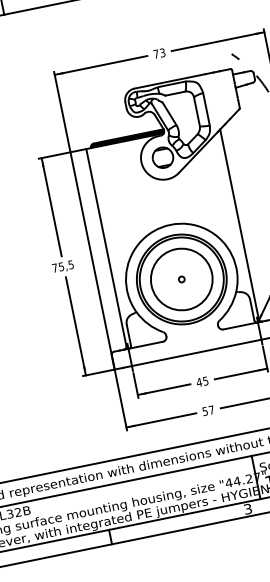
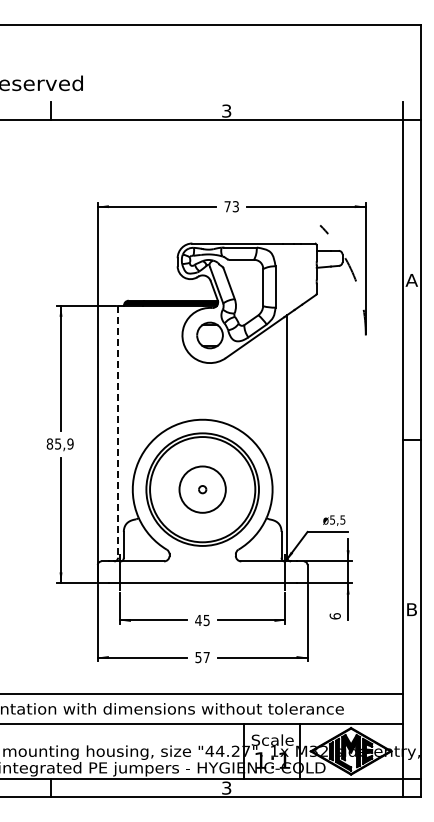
line: (106, 248) -> (118, 432), solid -> dashed
text: (62, 266) -> (59, 443), 75,5 -> 85,9
circle: (181, 279) -> (202, 489), size x0.6

